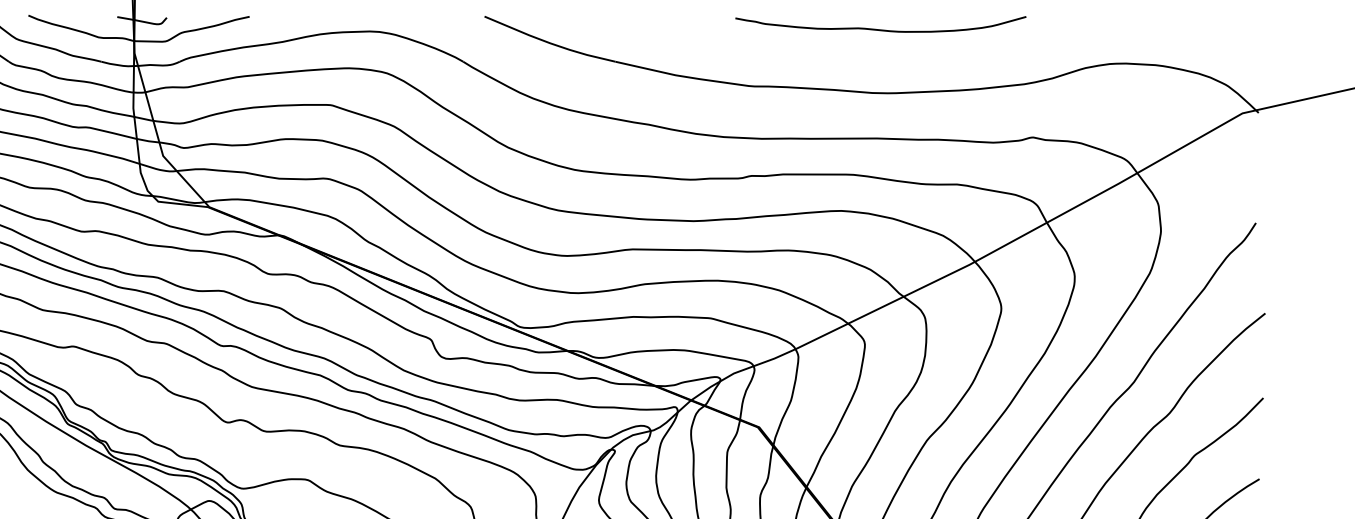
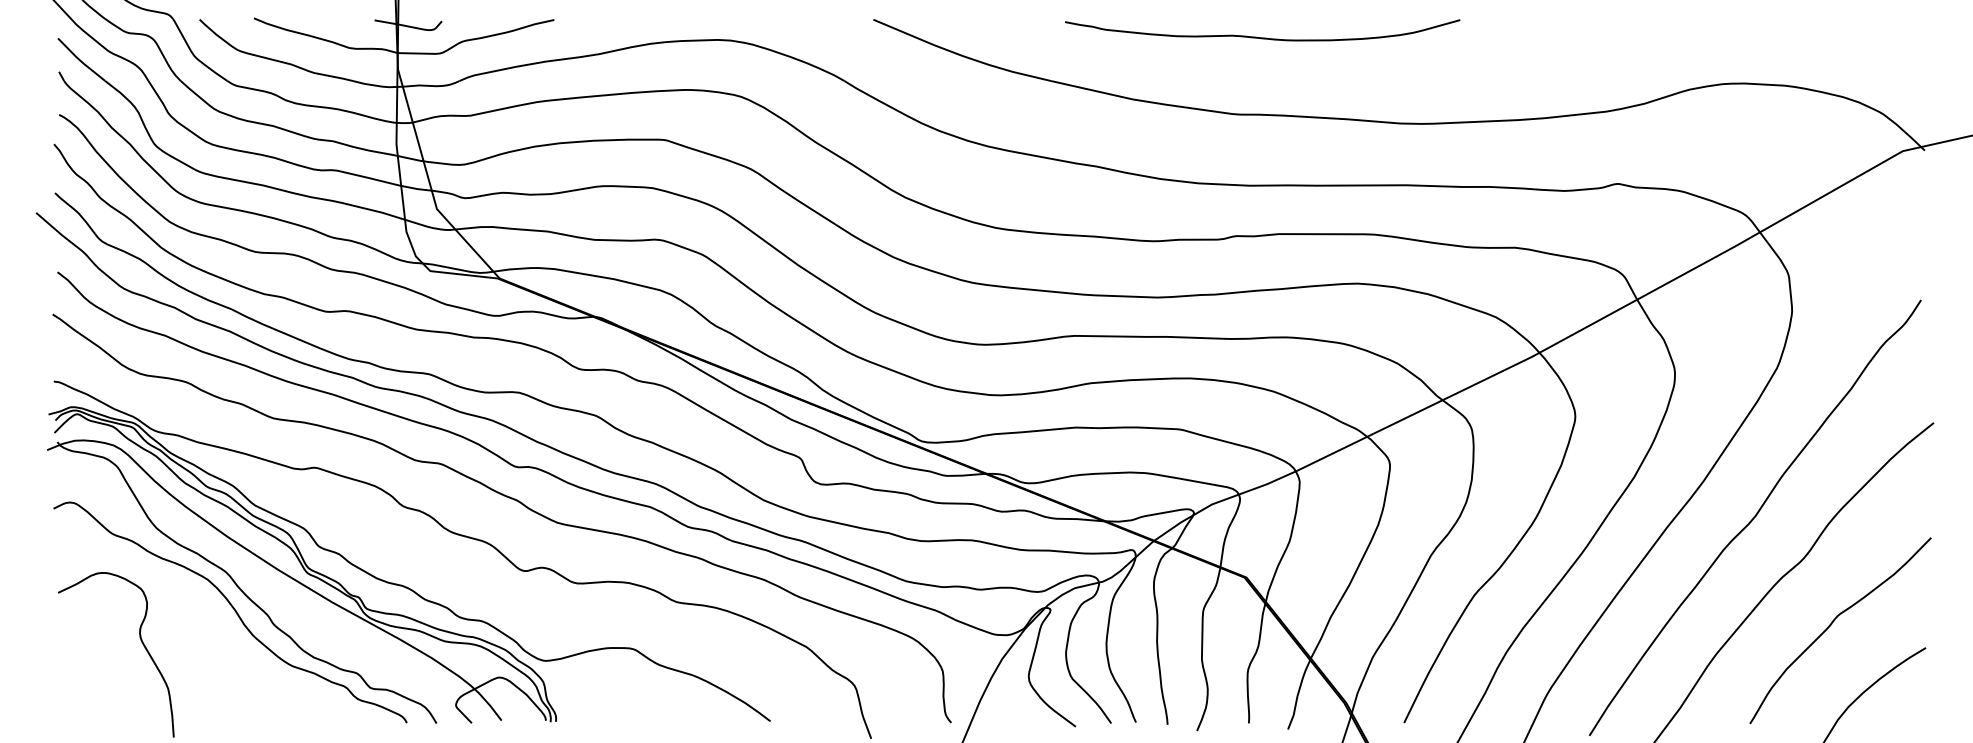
curve: (880, 29) -> (1262, 37), moved

